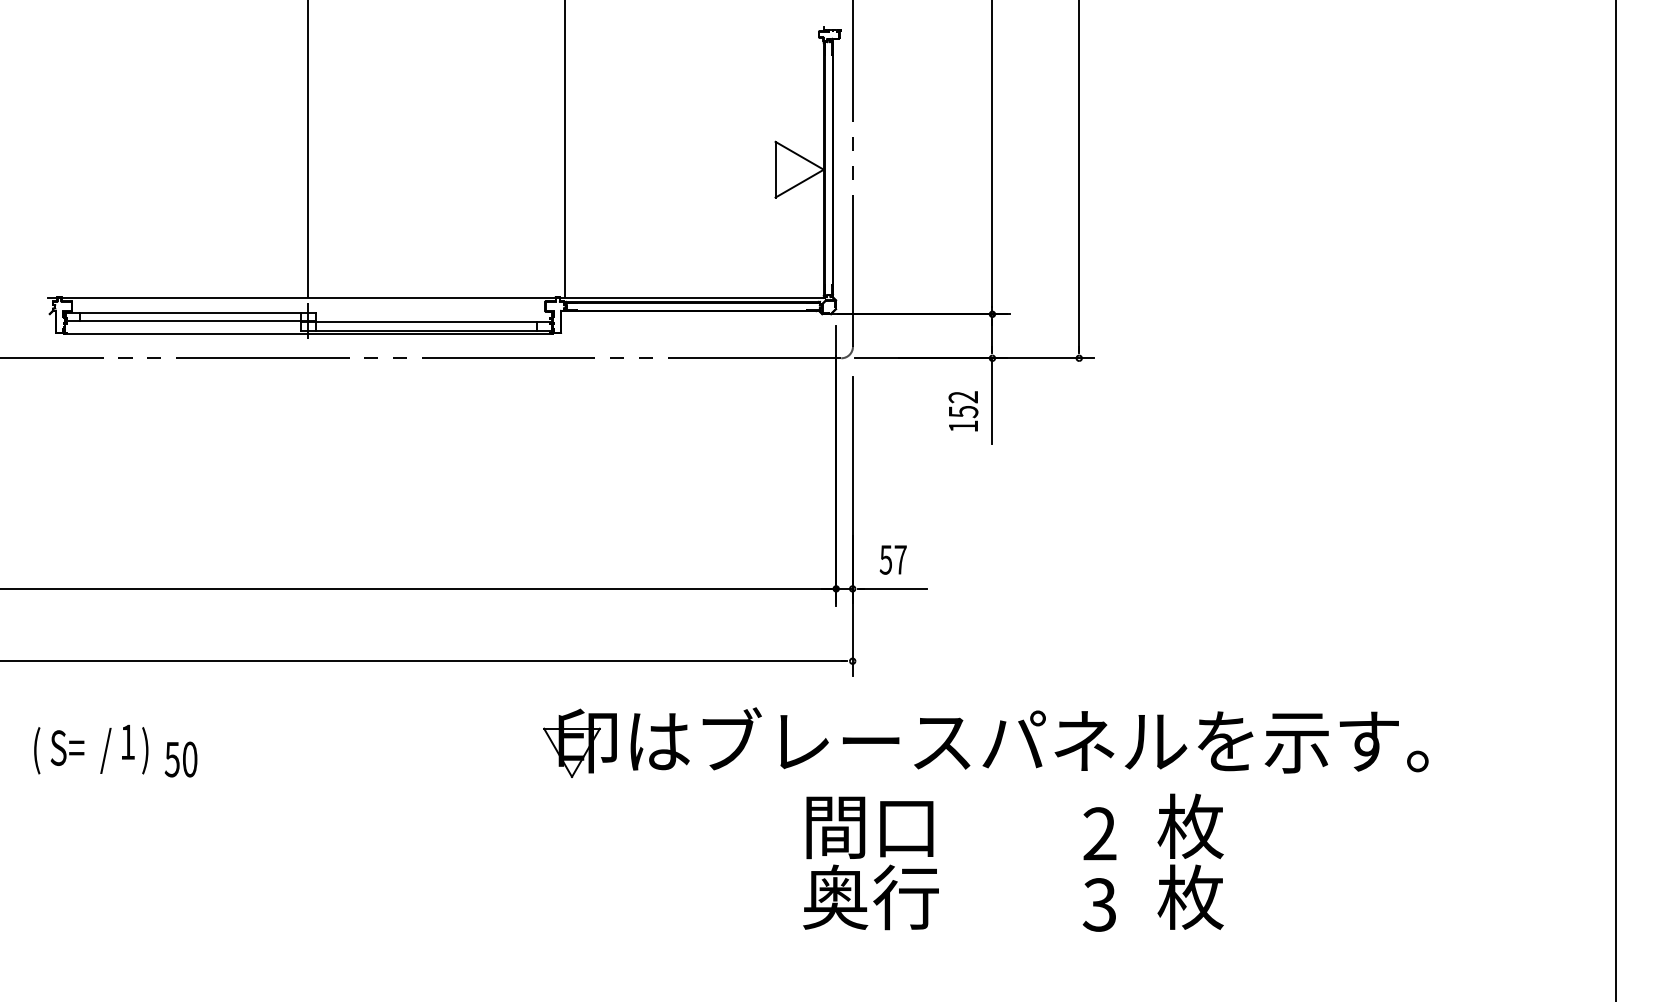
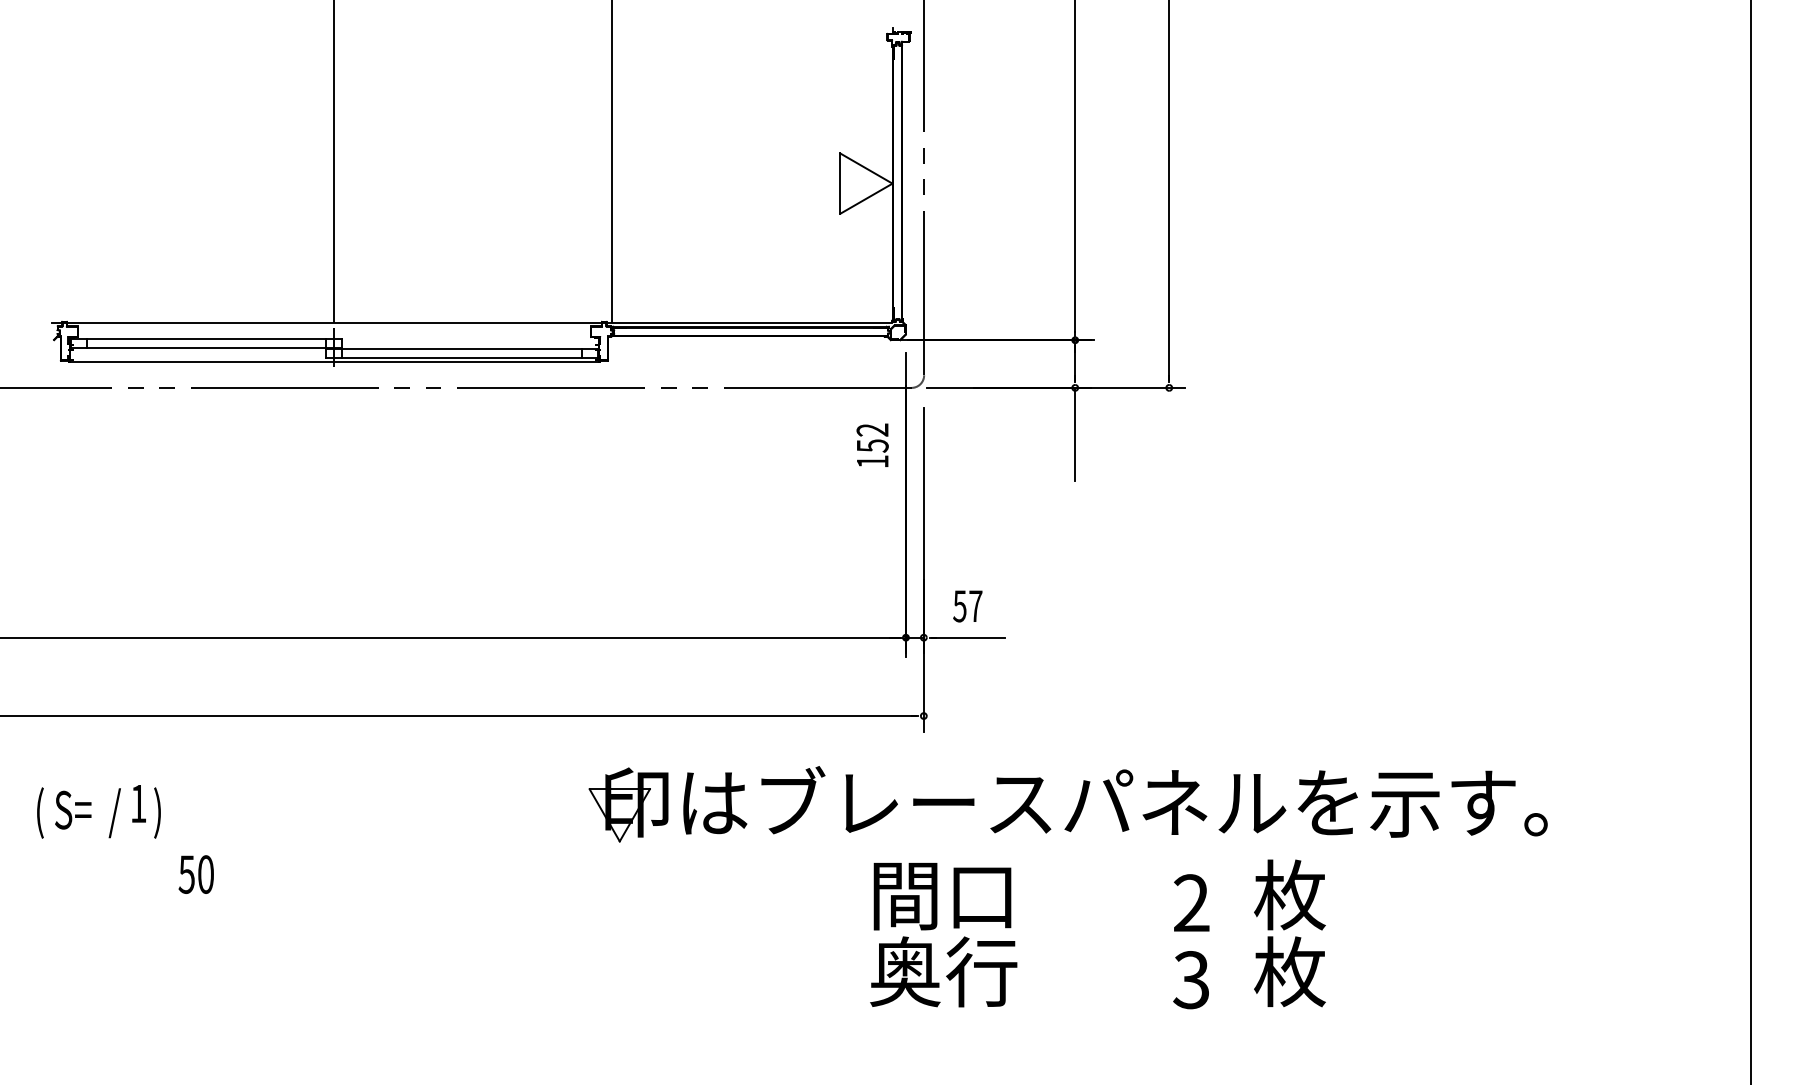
text: (963, 411) -> (872, 445), moved
text: (180, 759) -> (195, 874), moved

